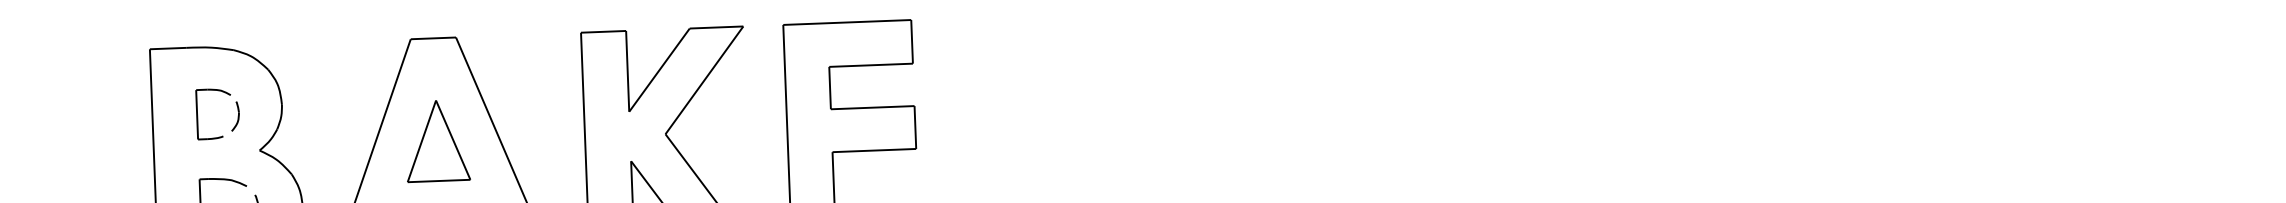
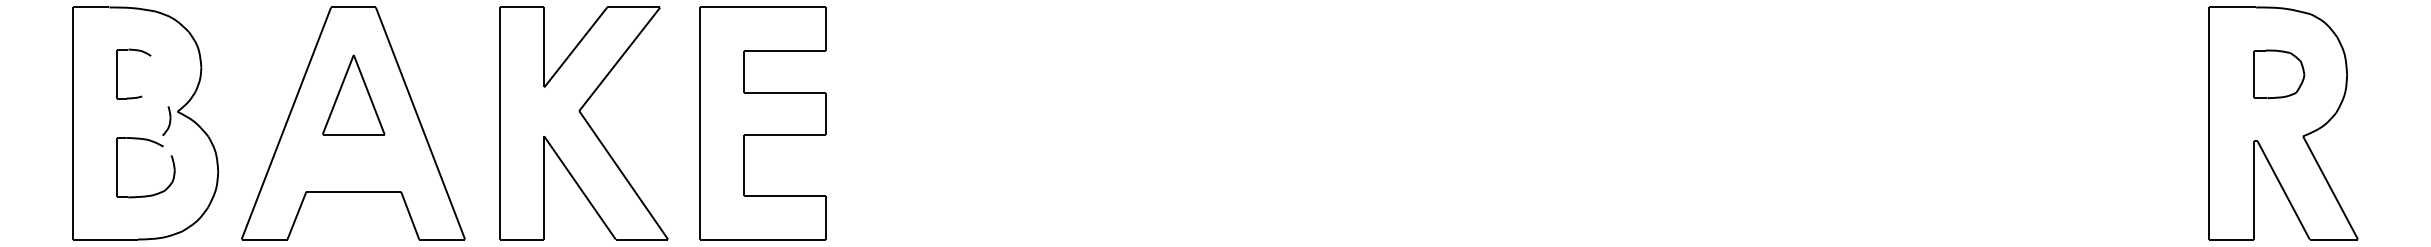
part: (235, 116) -> (166, 121), moved
part: (437, 140) -> (353, 94), moved

